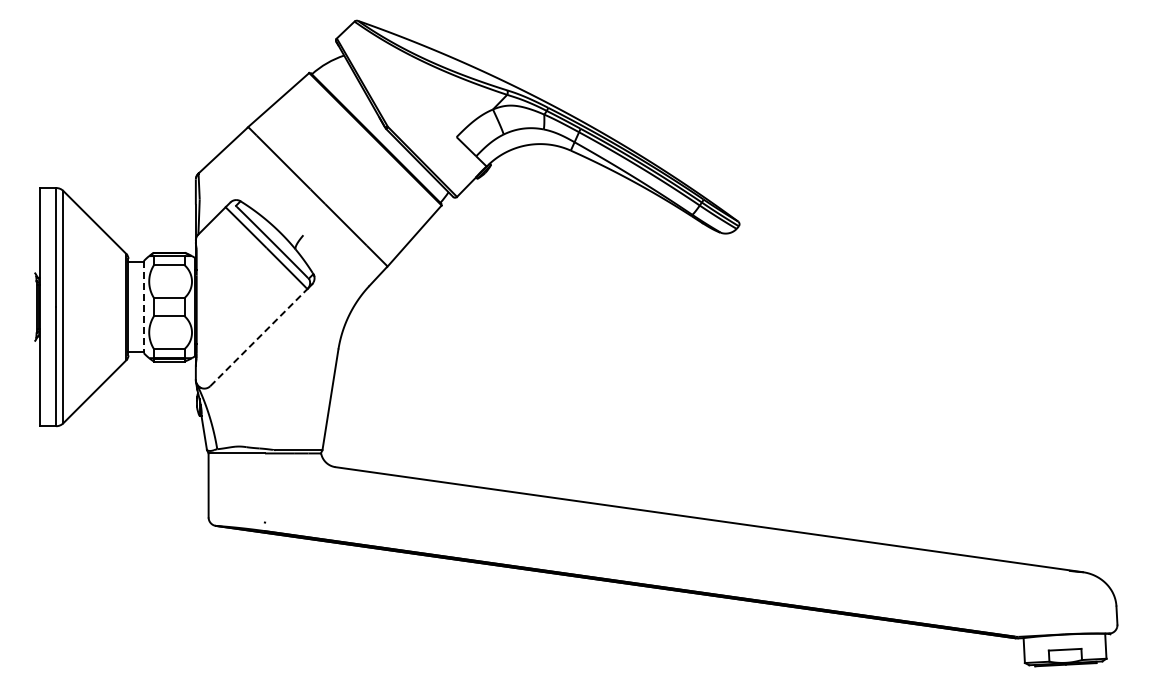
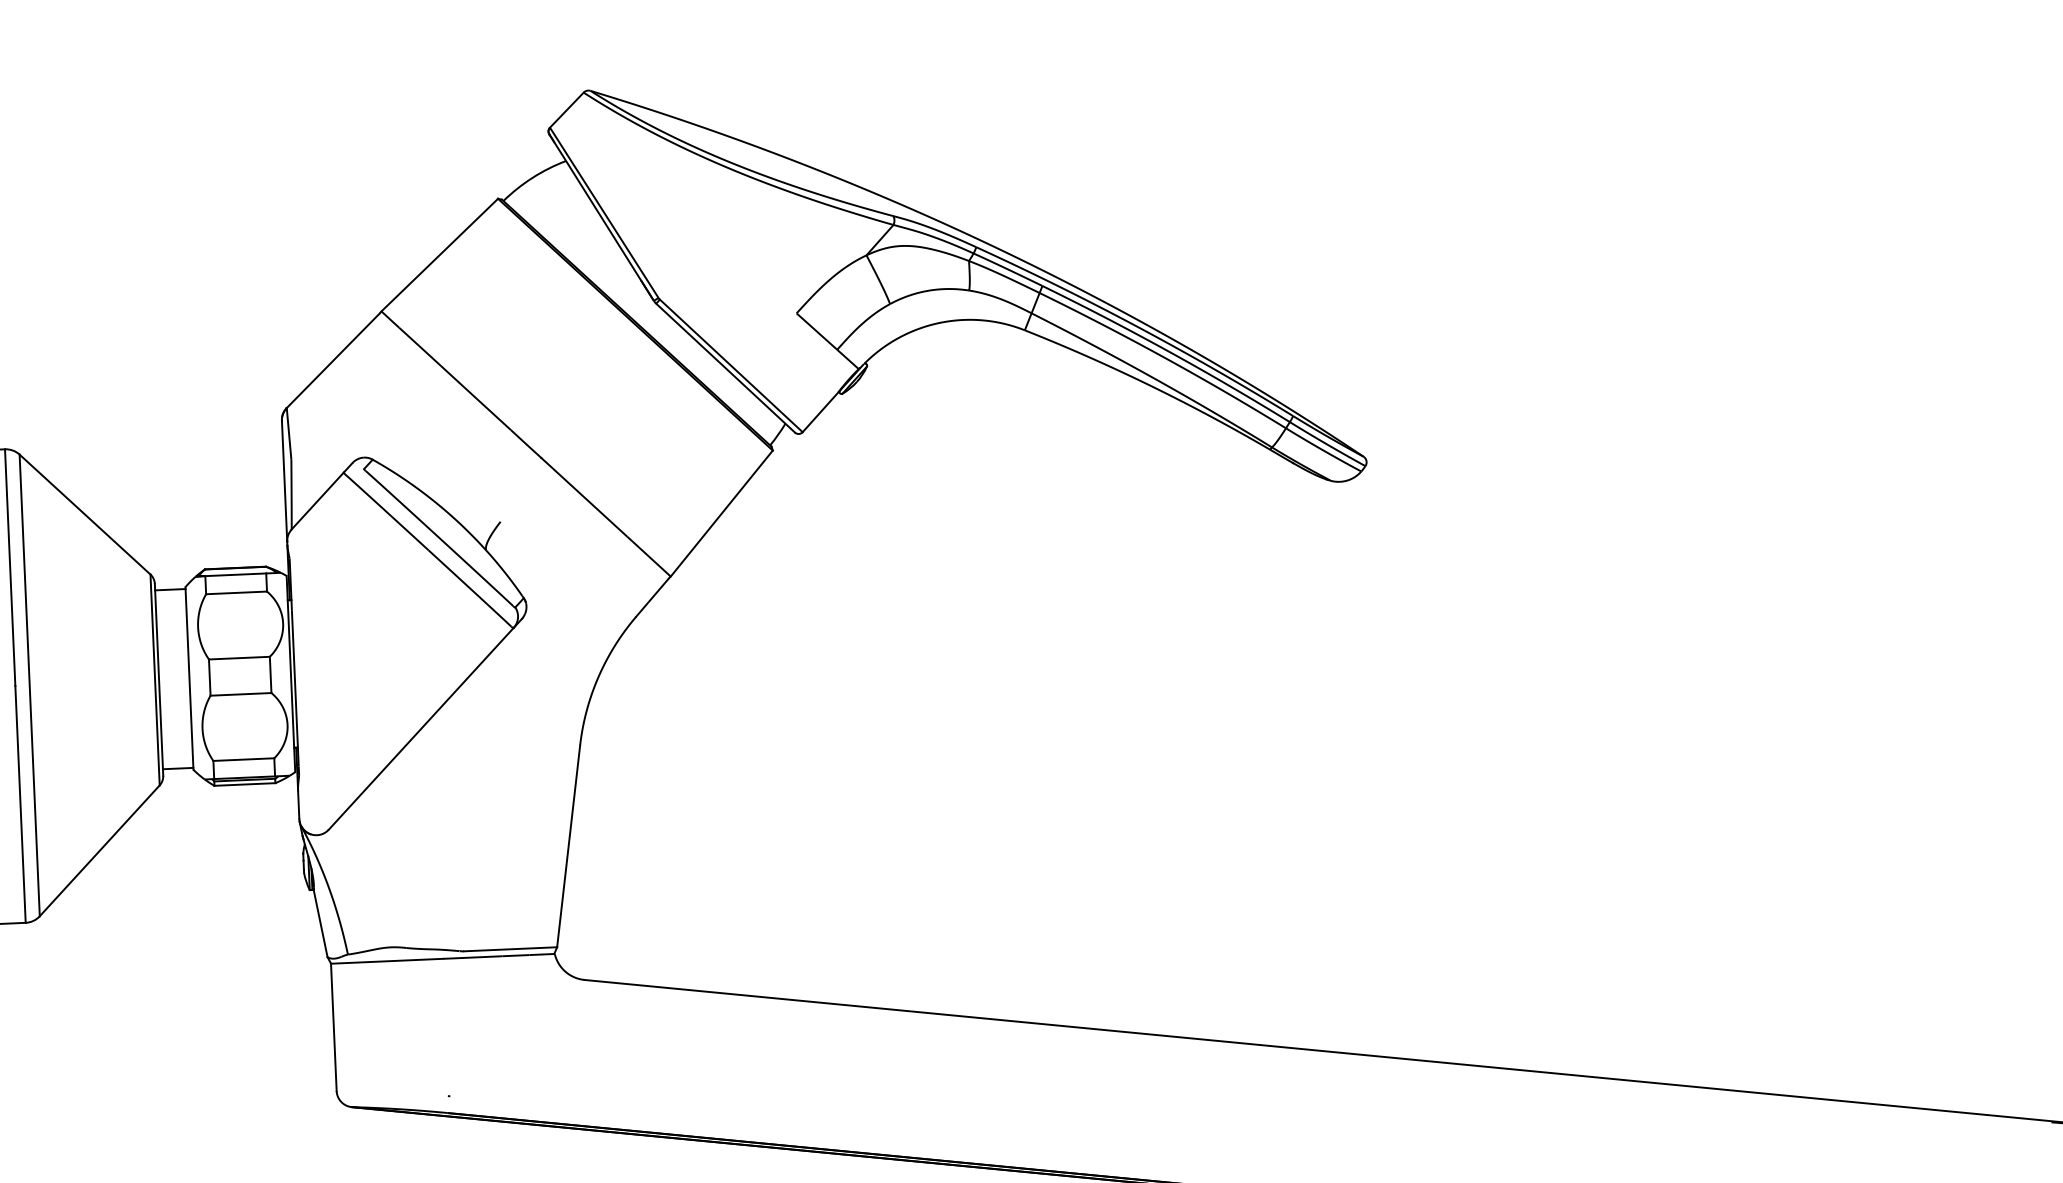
line: (143, 307) -> (188, 679), dashed -> solid
line: (259, 337) -> (422, 728), dashed -> solid

